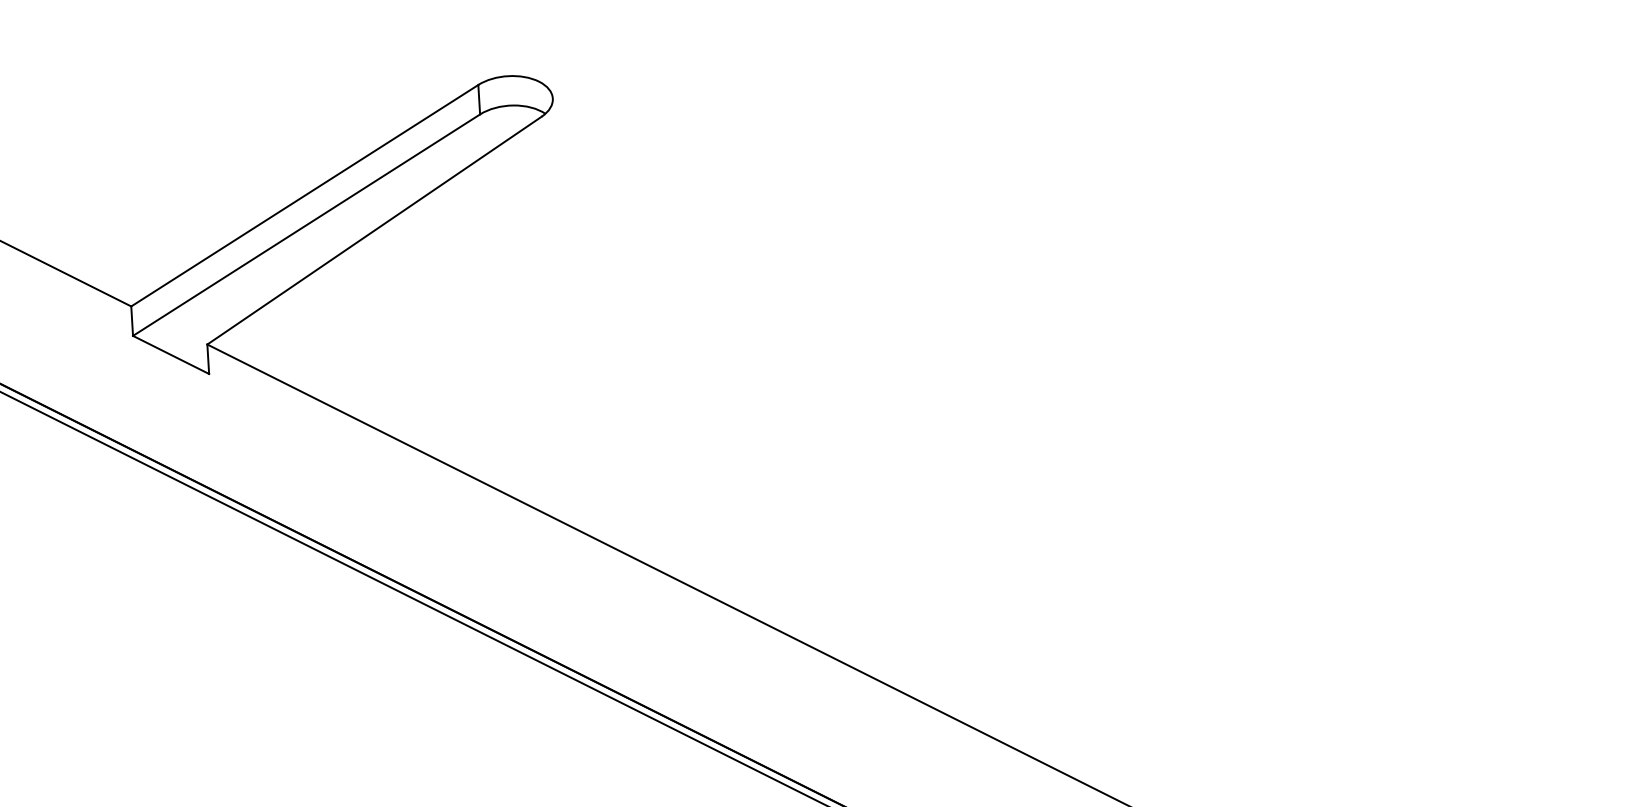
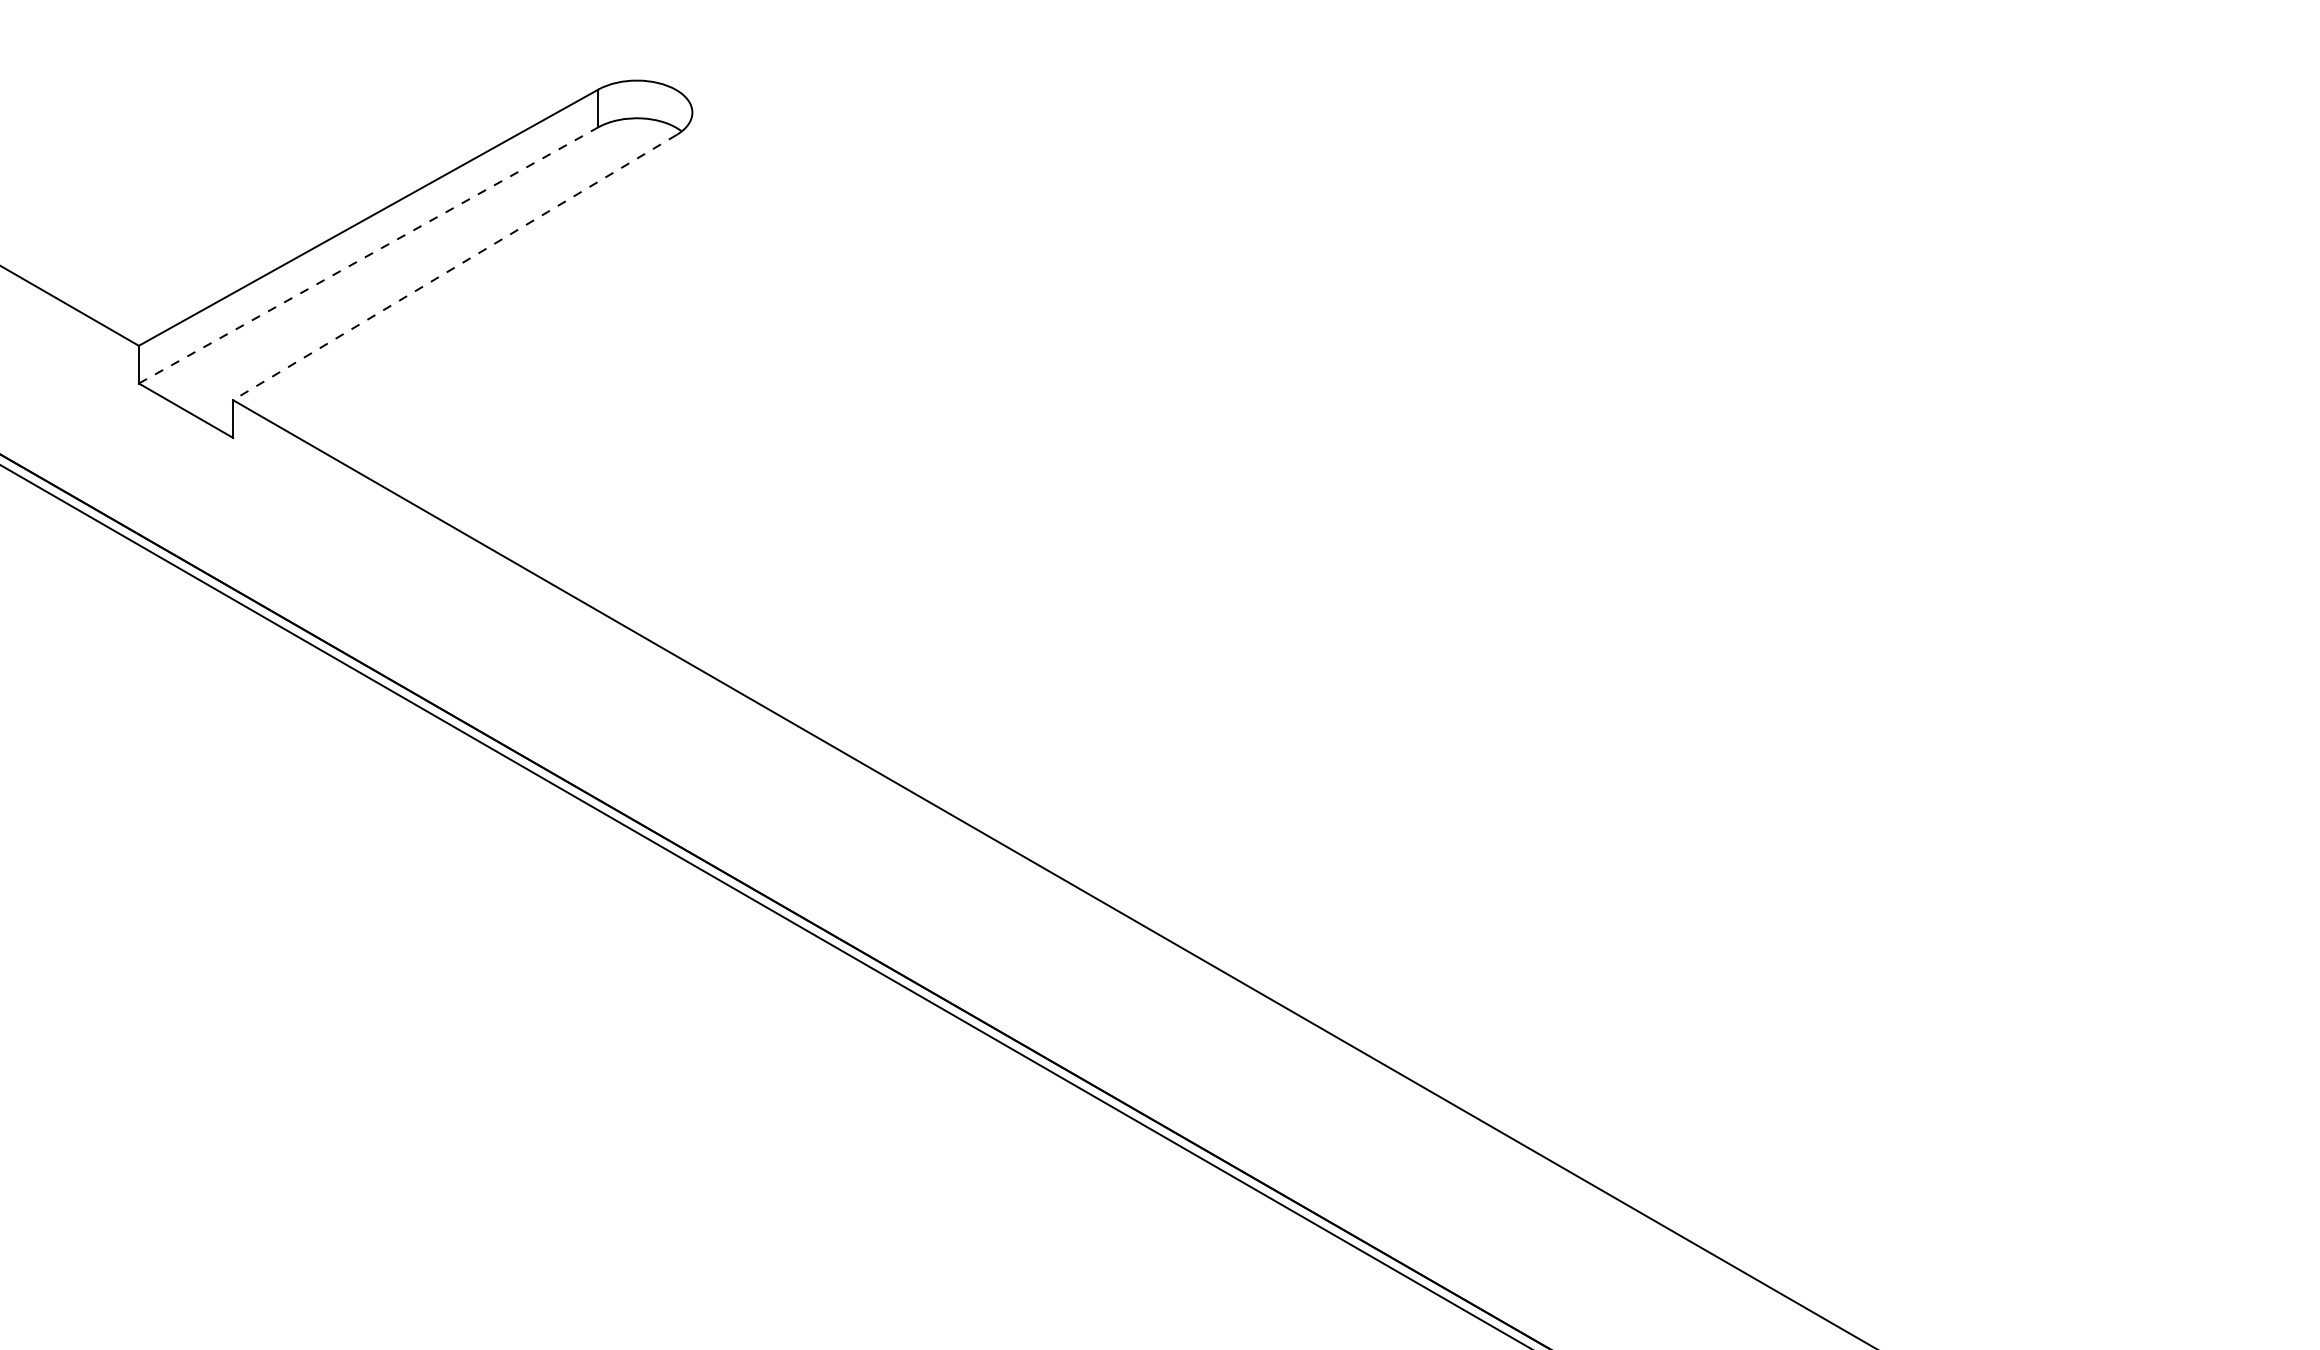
line: (307, 225) -> (369, 255), solid -> dashed
line: (374, 230) -> (454, 267), solid -> dashed

